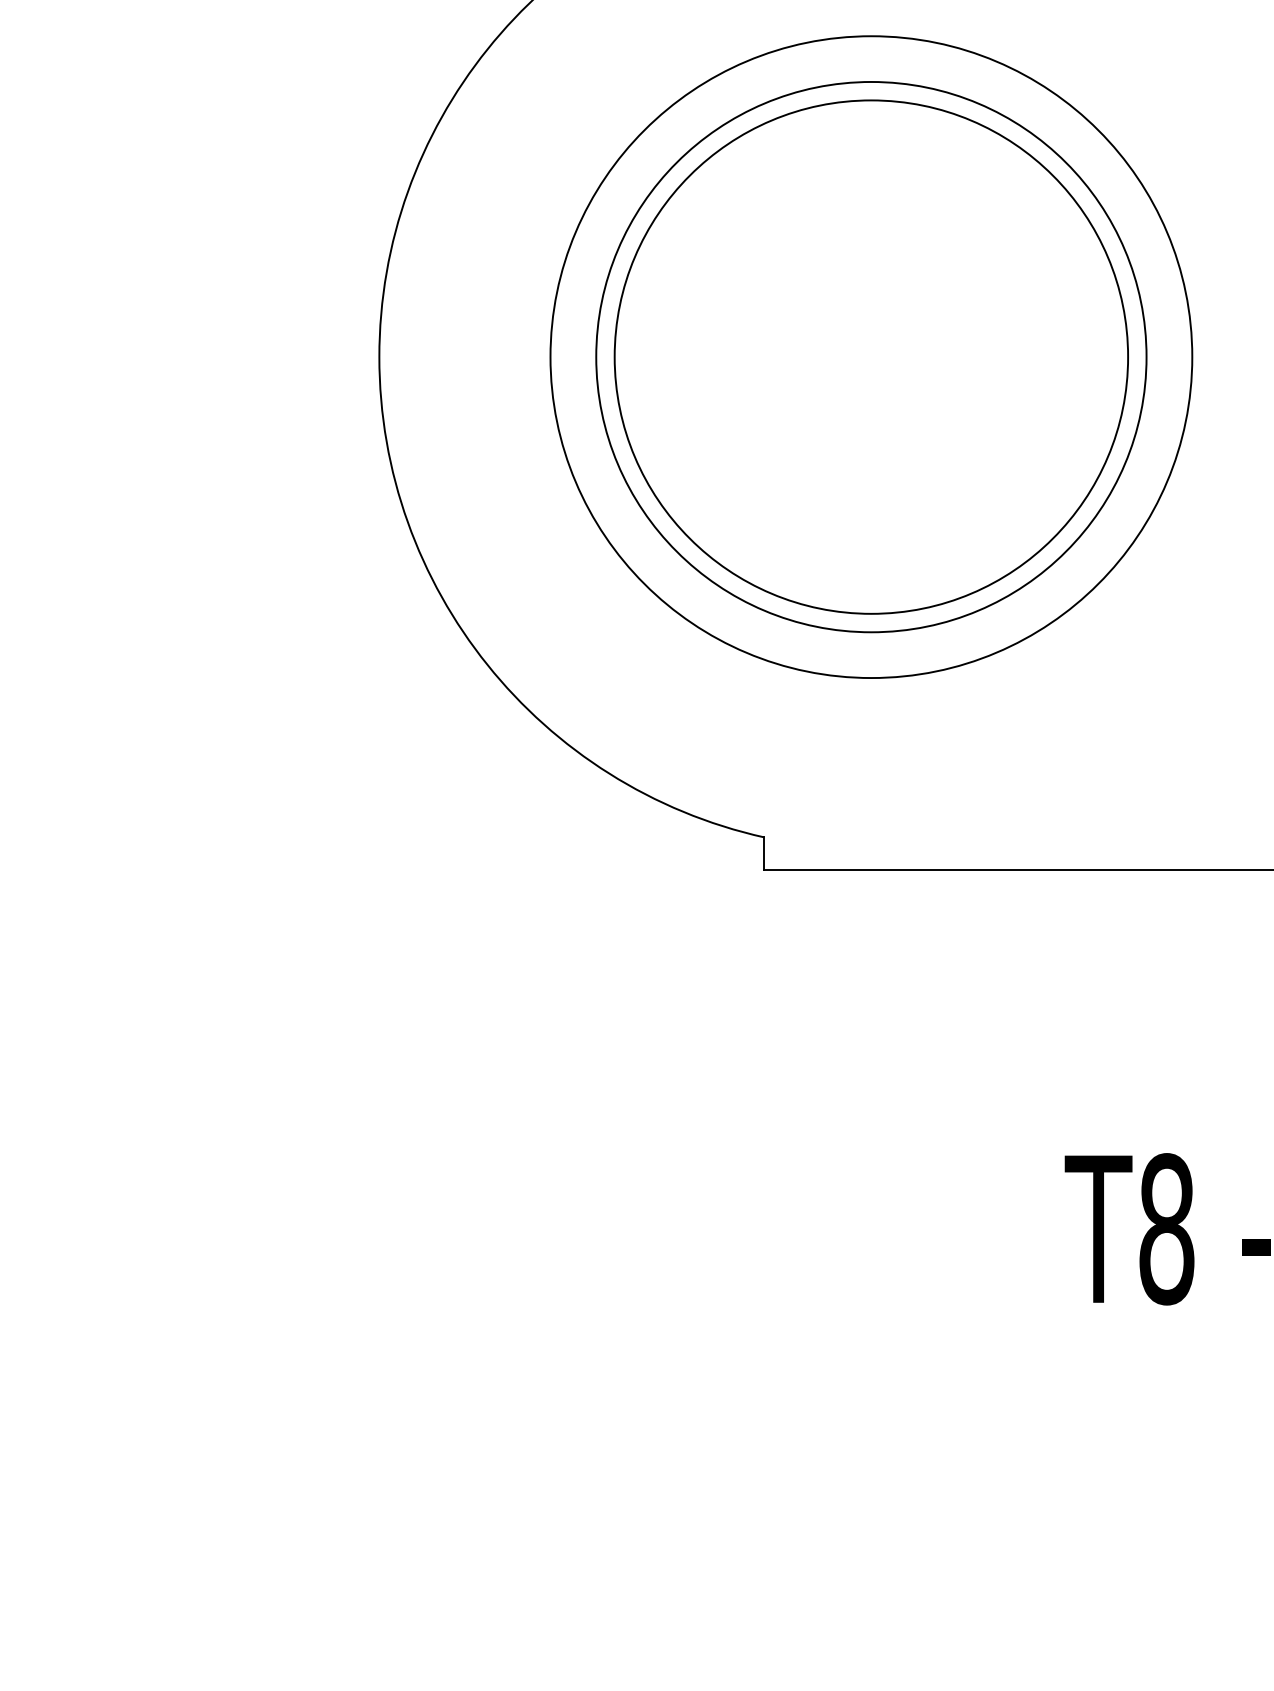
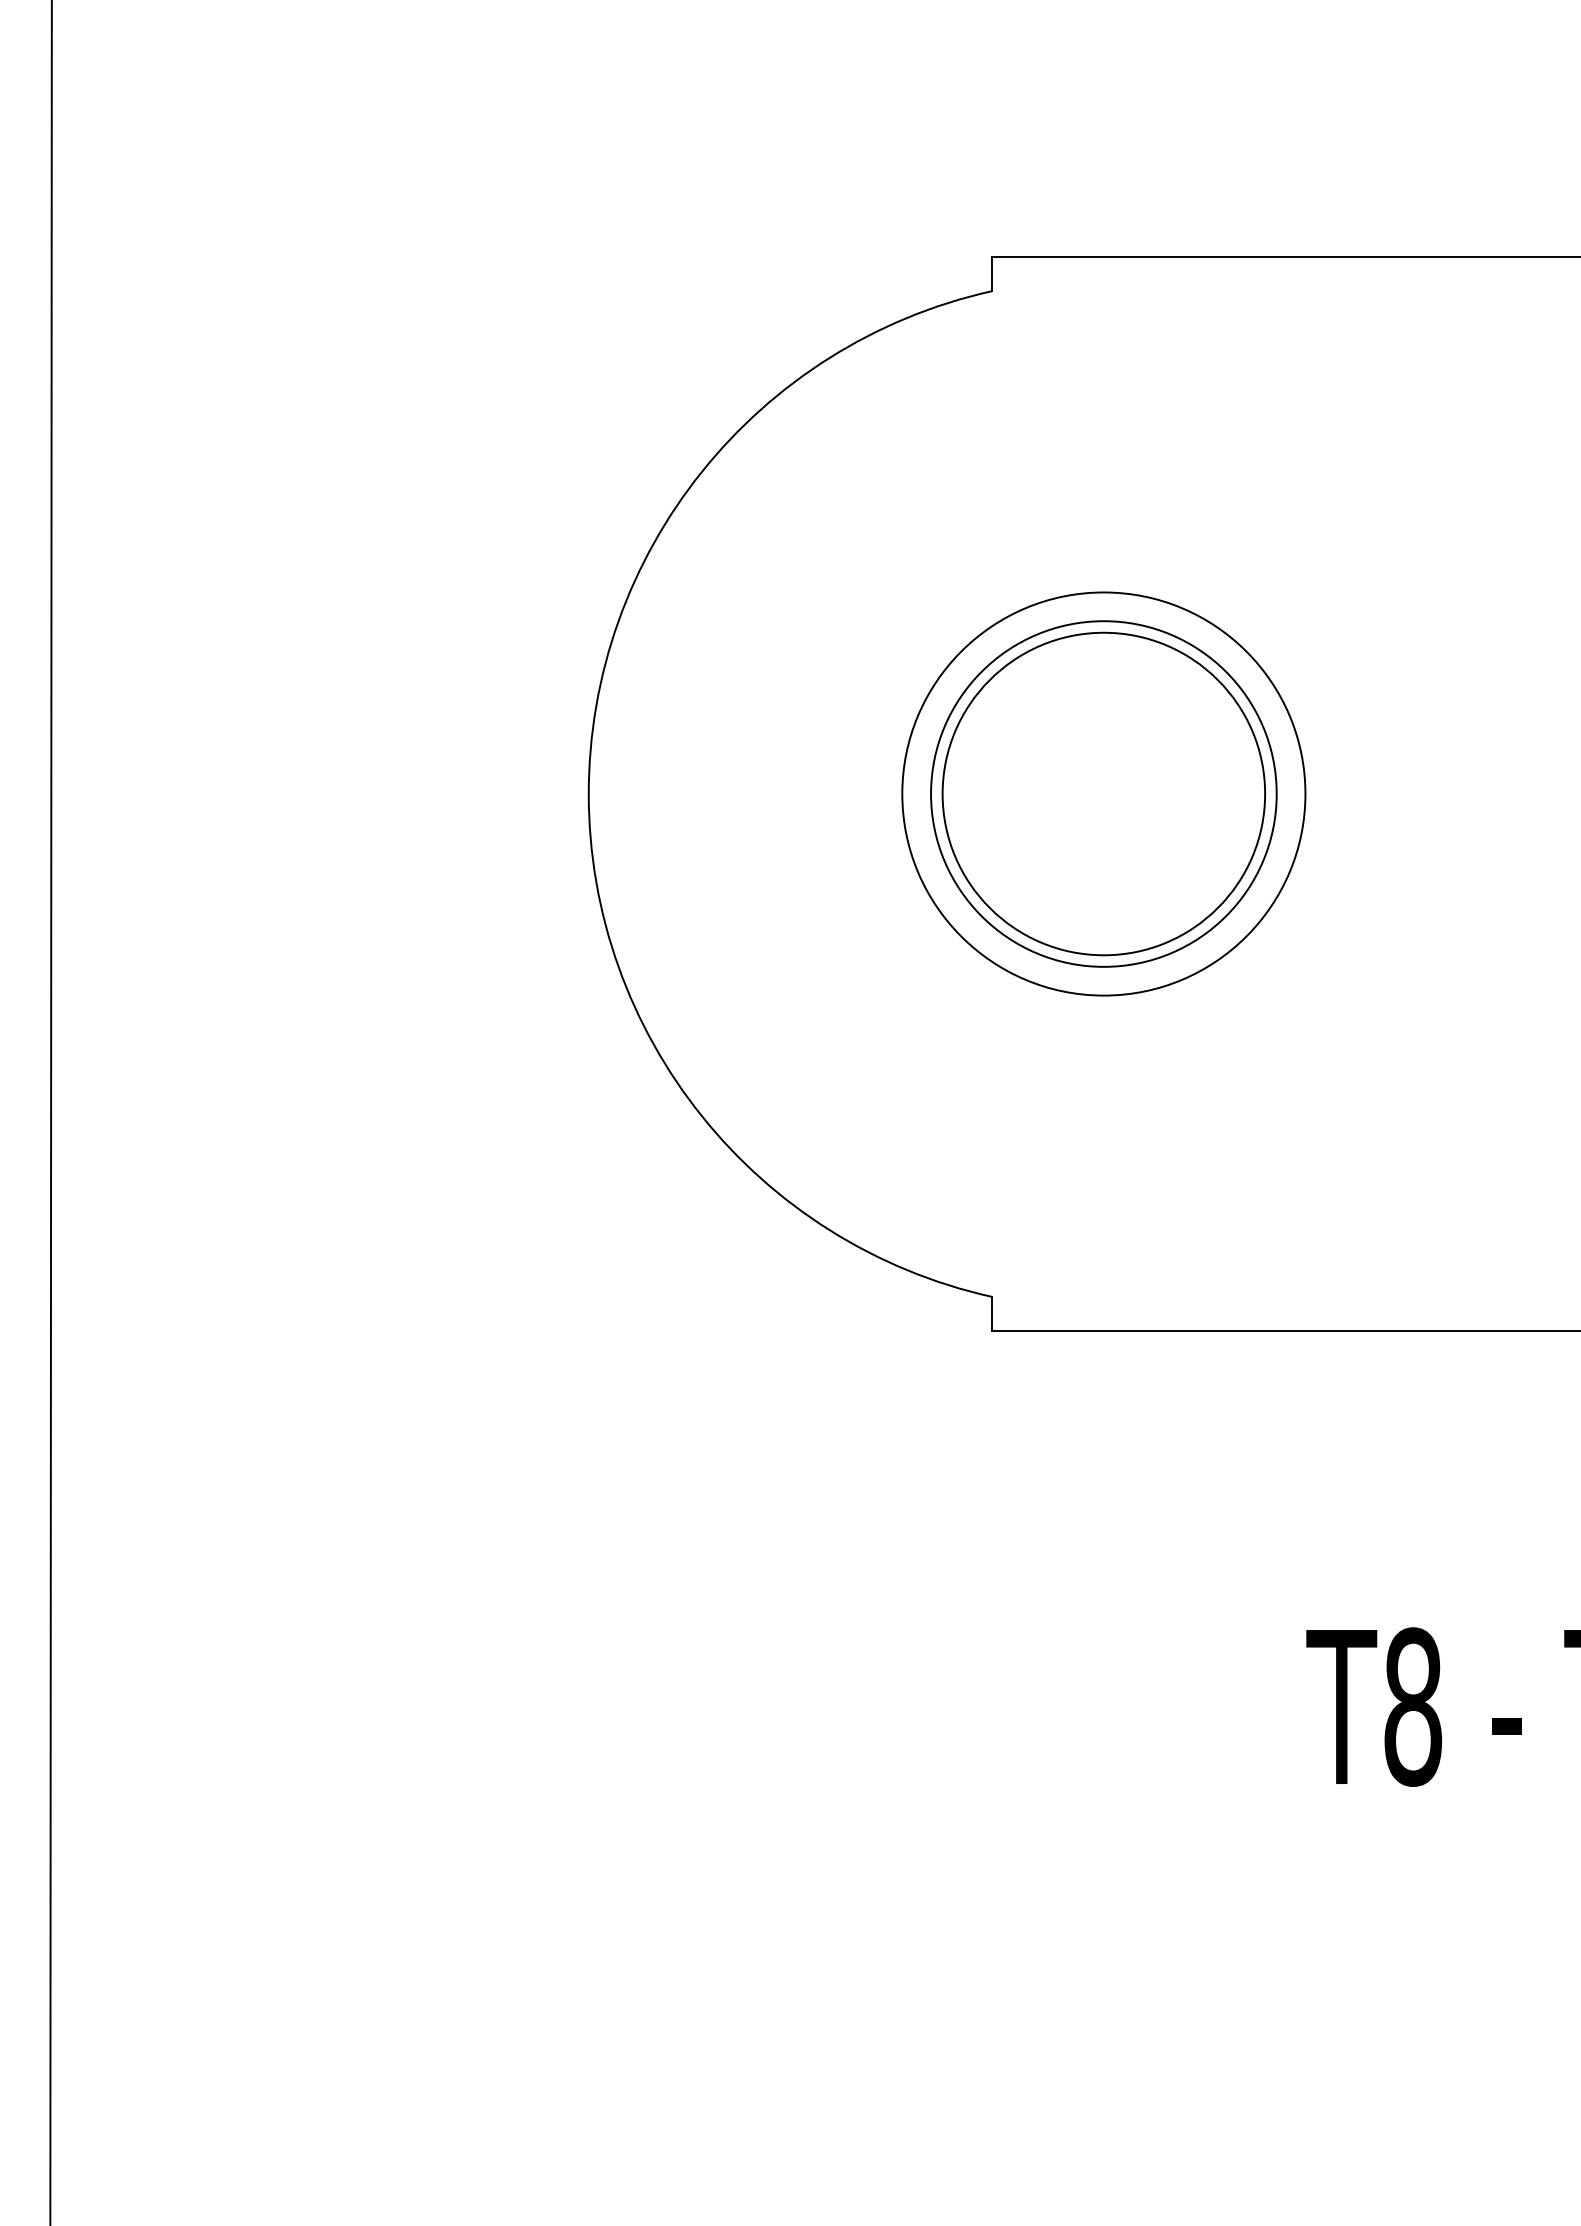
circle: (871, 356) -> (1103, 793), size x0.6
circle: (871, 356) -> (1103, 793), size x0.6
circle: (871, 356) -> (1103, 793), size x0.6

